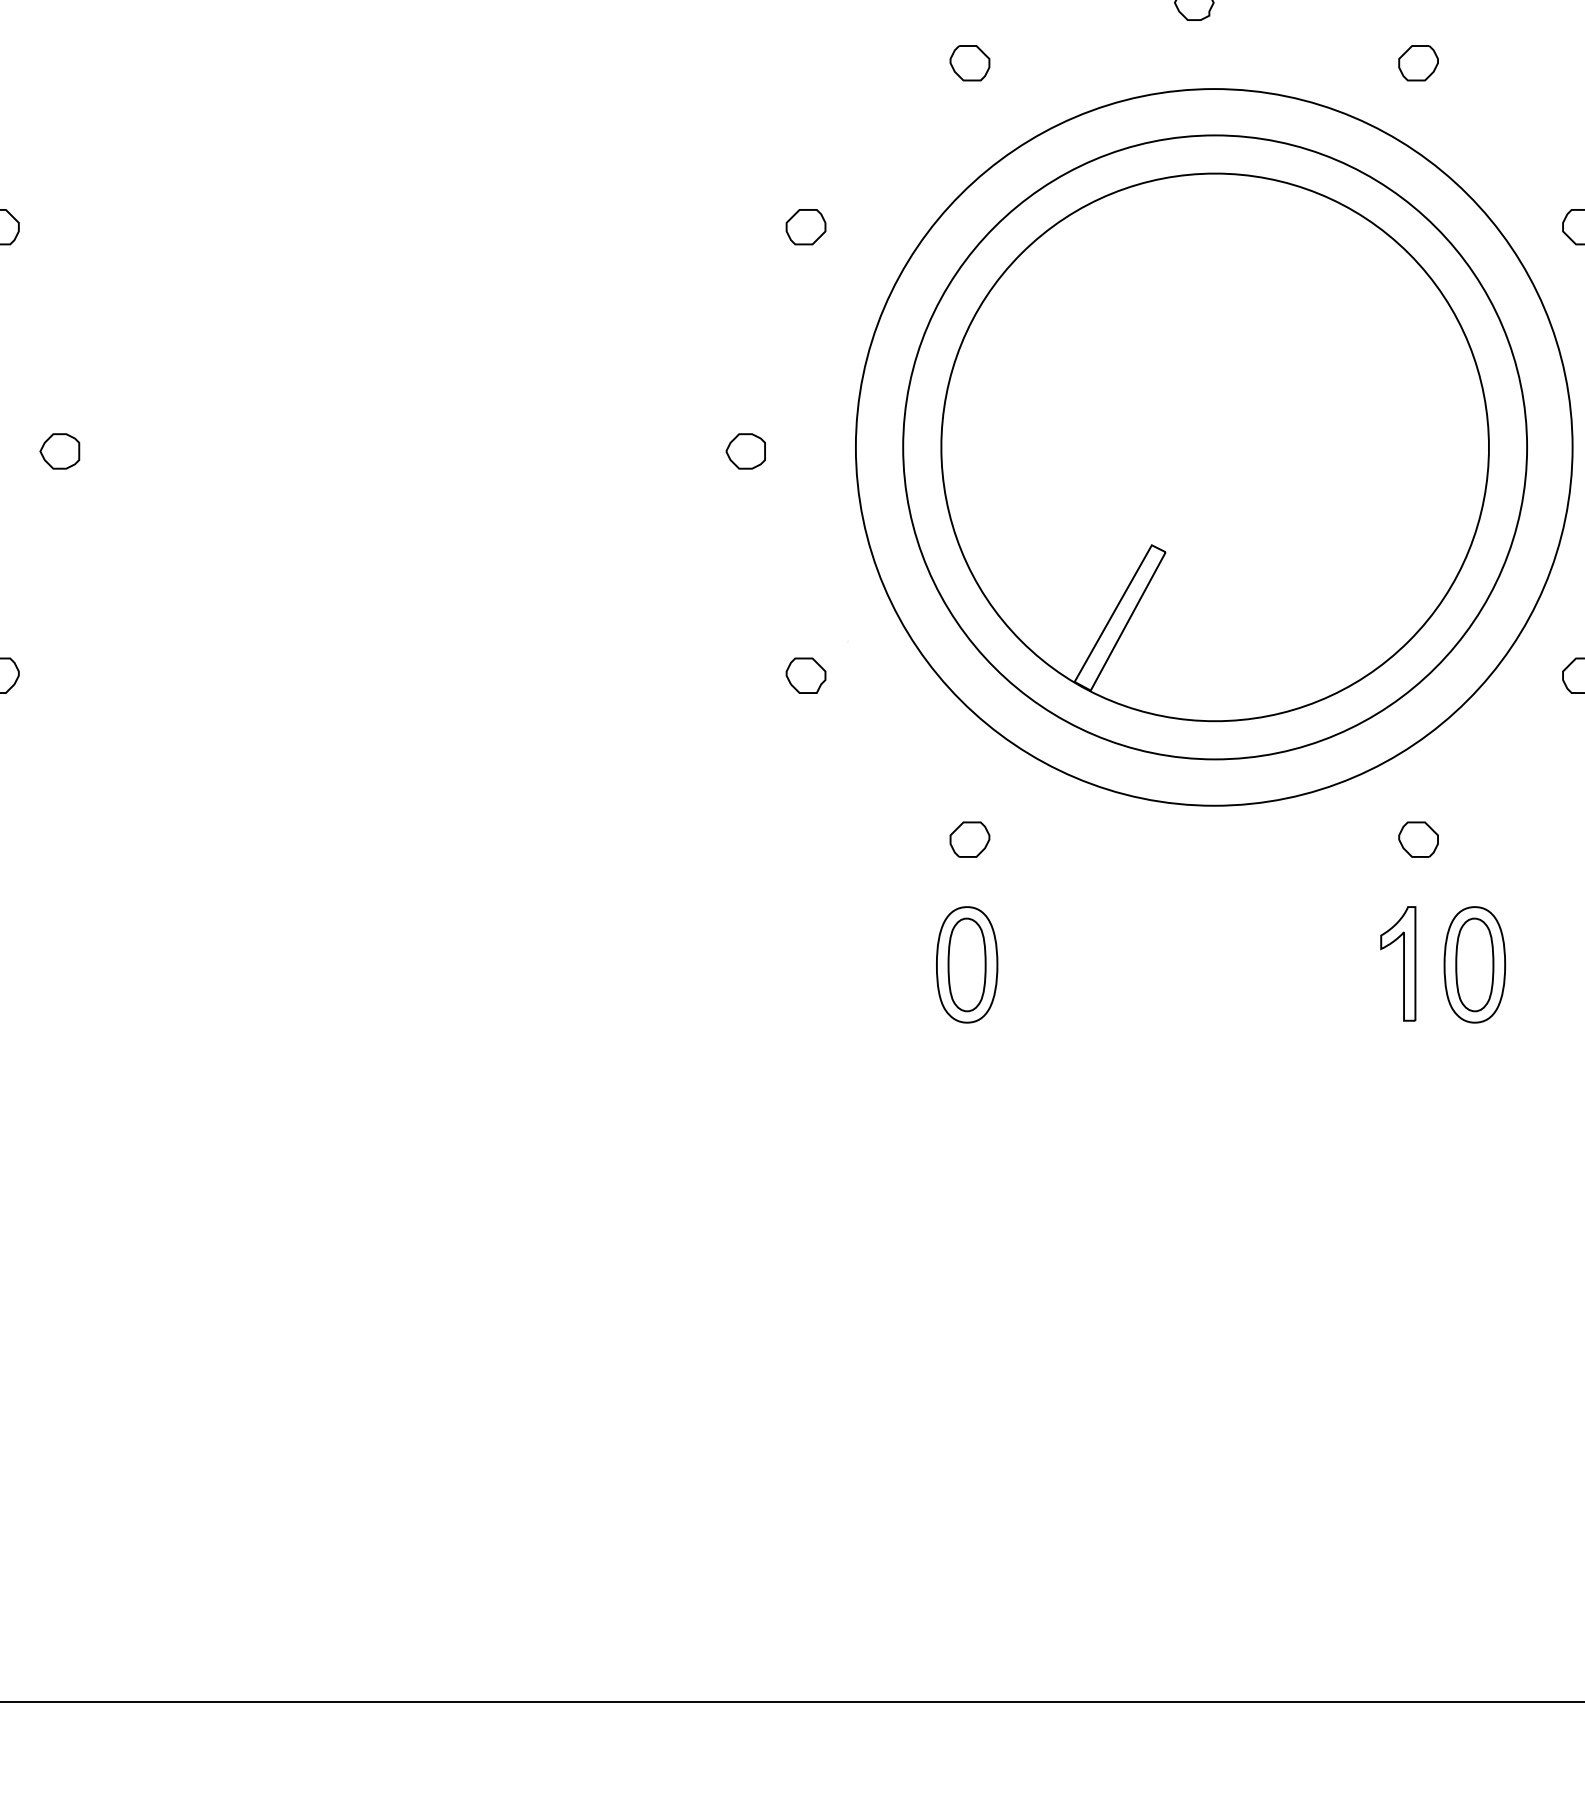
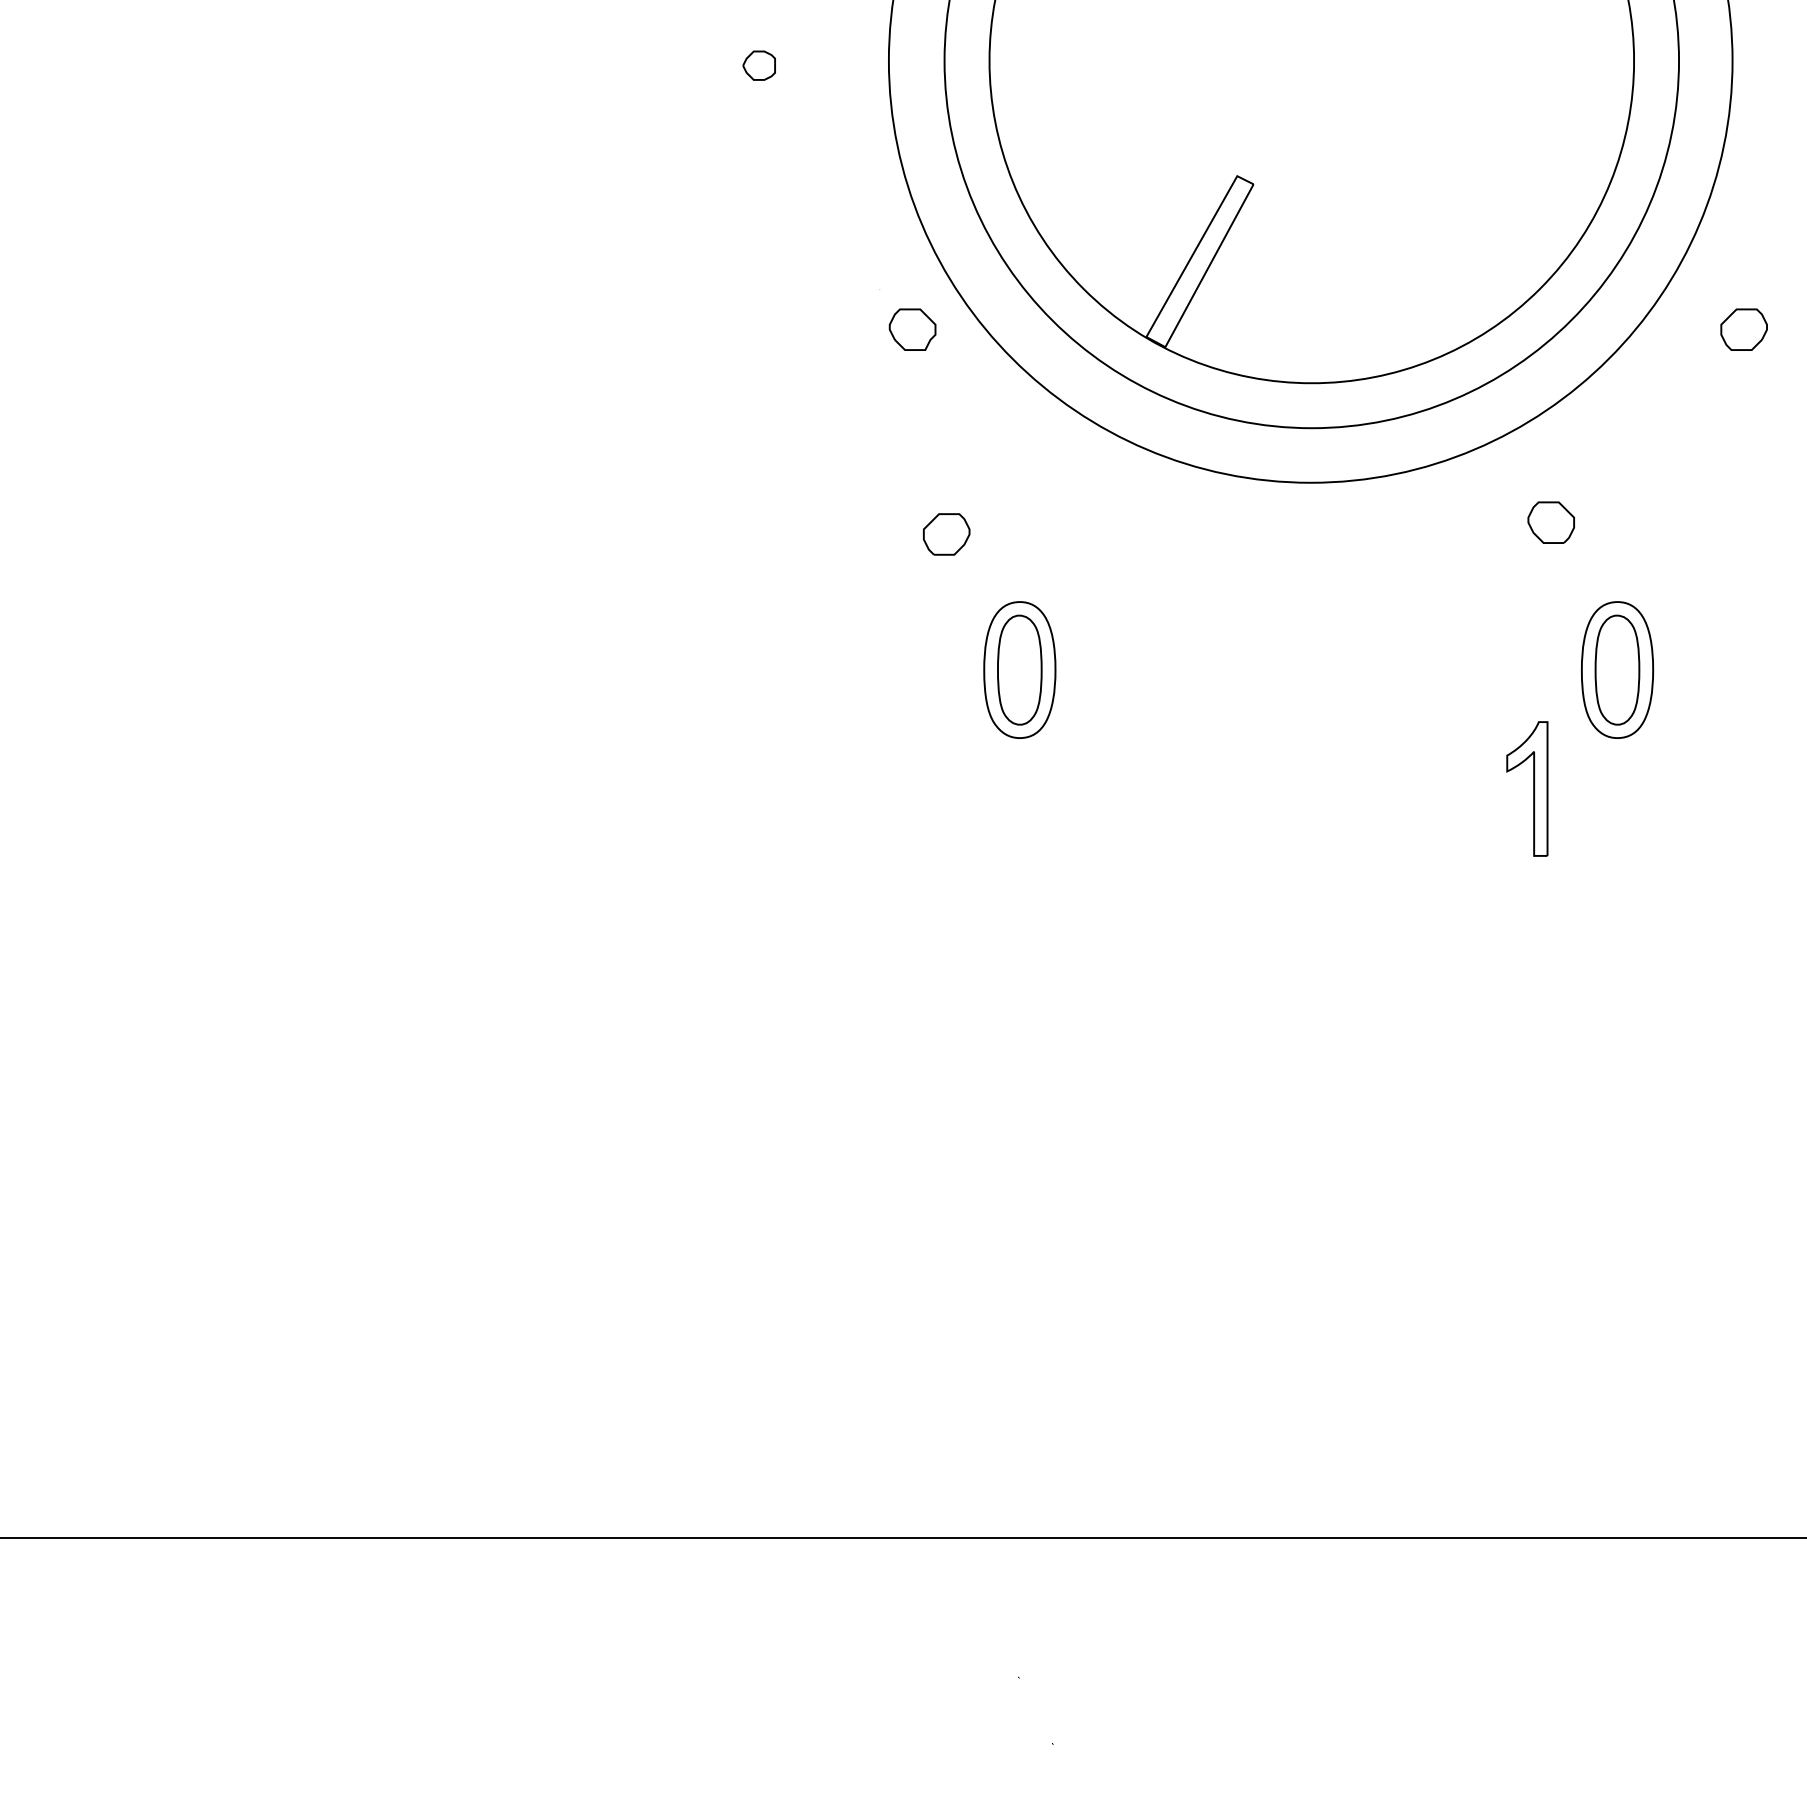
part: (745, 451) -> (758, 65), size x0.7
part: (805, 675) -> (911, 329), moved
part: (969, 839) -> (946, 534), moved
part: (1398, 963) -> (1527, 788), moved

